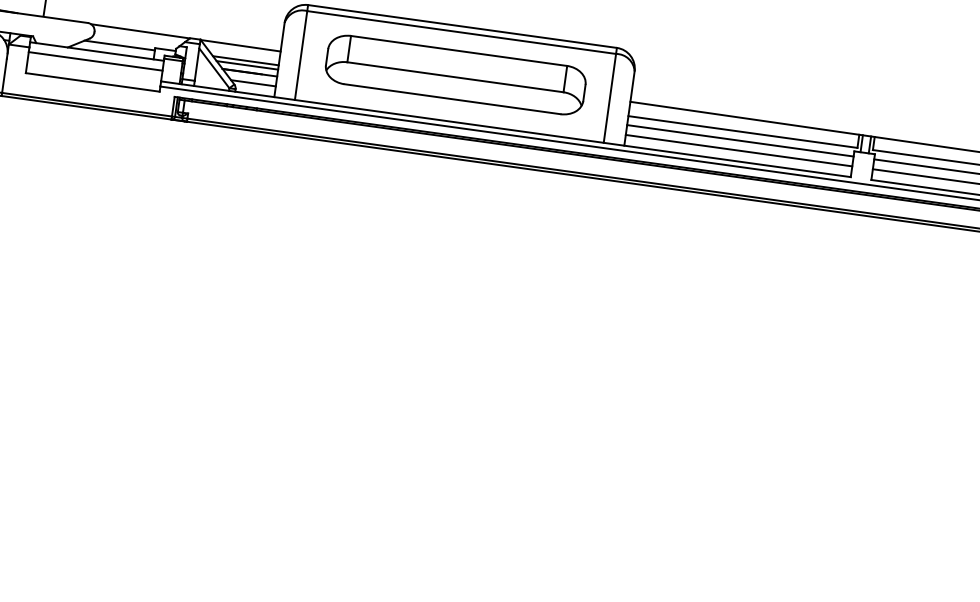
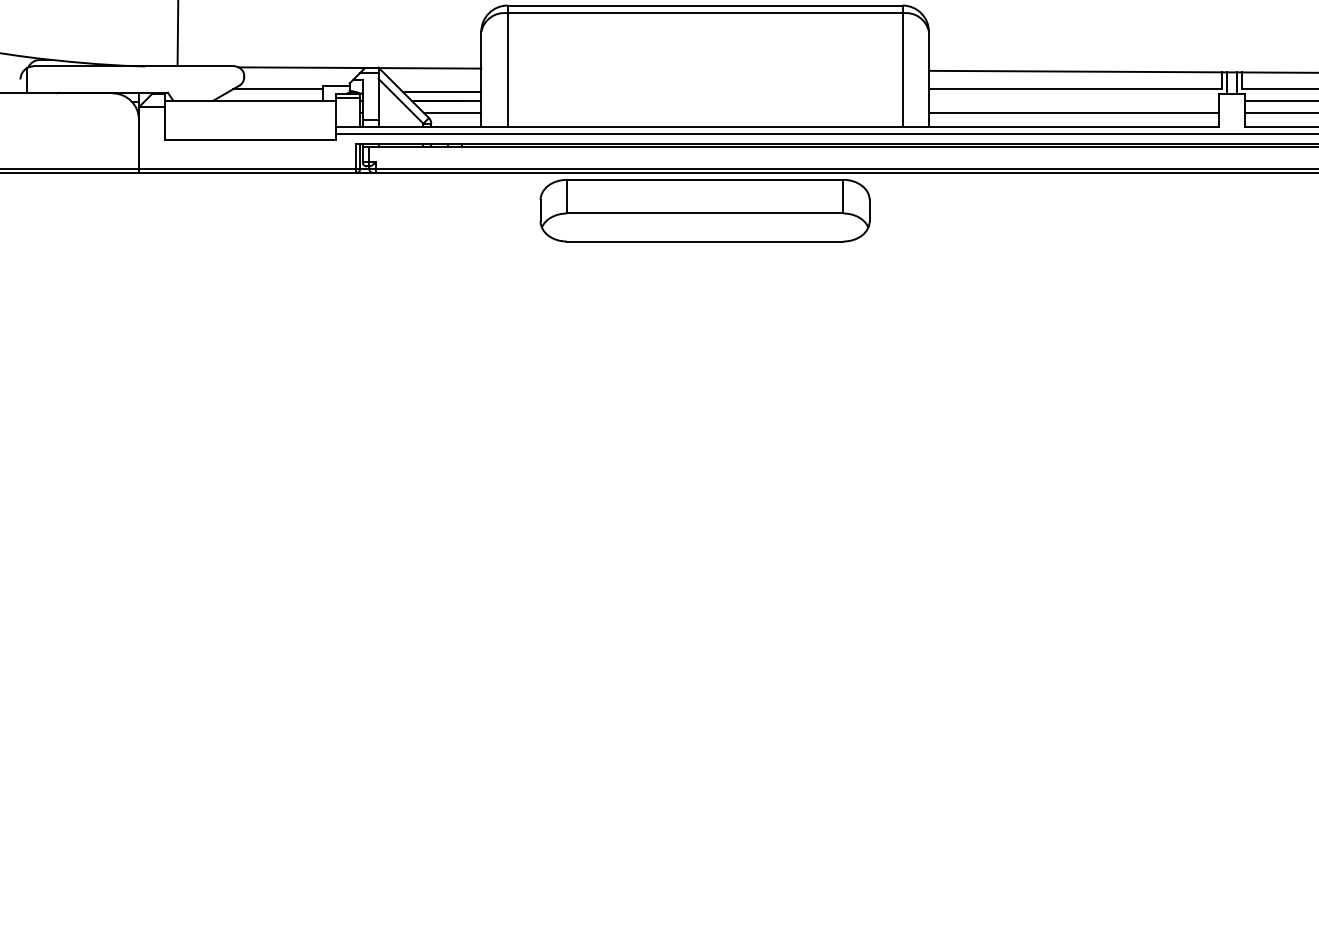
line: (246, 60) -> (439, 86), removed
line: (95, 61) -> (250, 113), removed
part: (455, 74) -> (704, 210), moved
line: (740, 140) -> (1073, 100), removed

